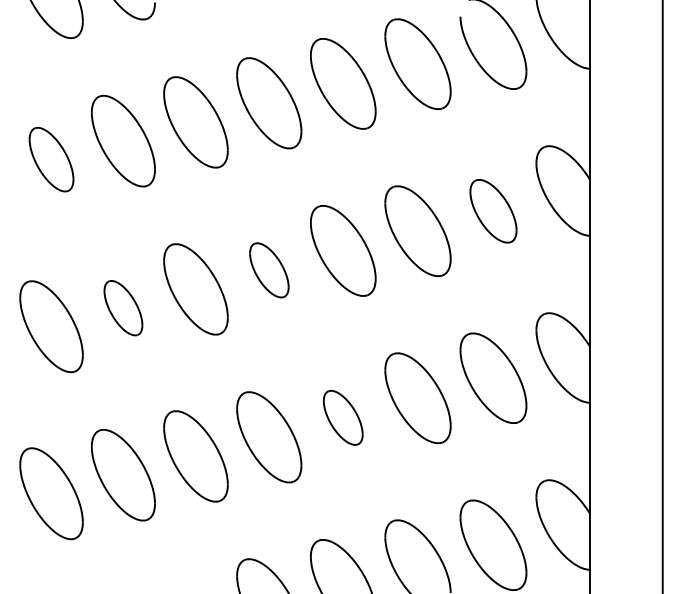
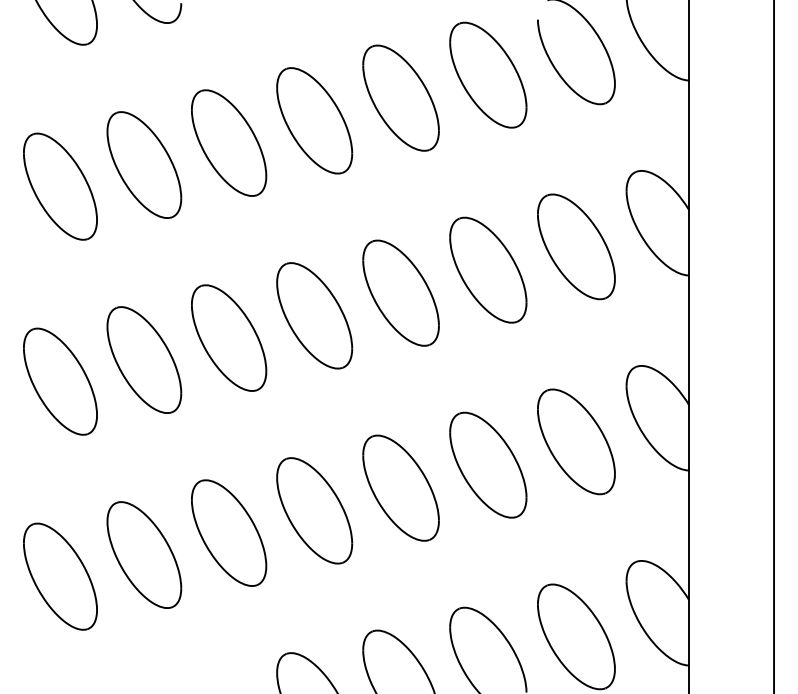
part: (51, 159) -> (60, 186), size x1.43
part: (493, 210) -> (576, 246), size x1.43
part: (269, 270) -> (314, 315), size x1.67
part: (123, 307) -> (144, 359), size x1.67
part: (342, 417) -> (400, 487), size x1.67

